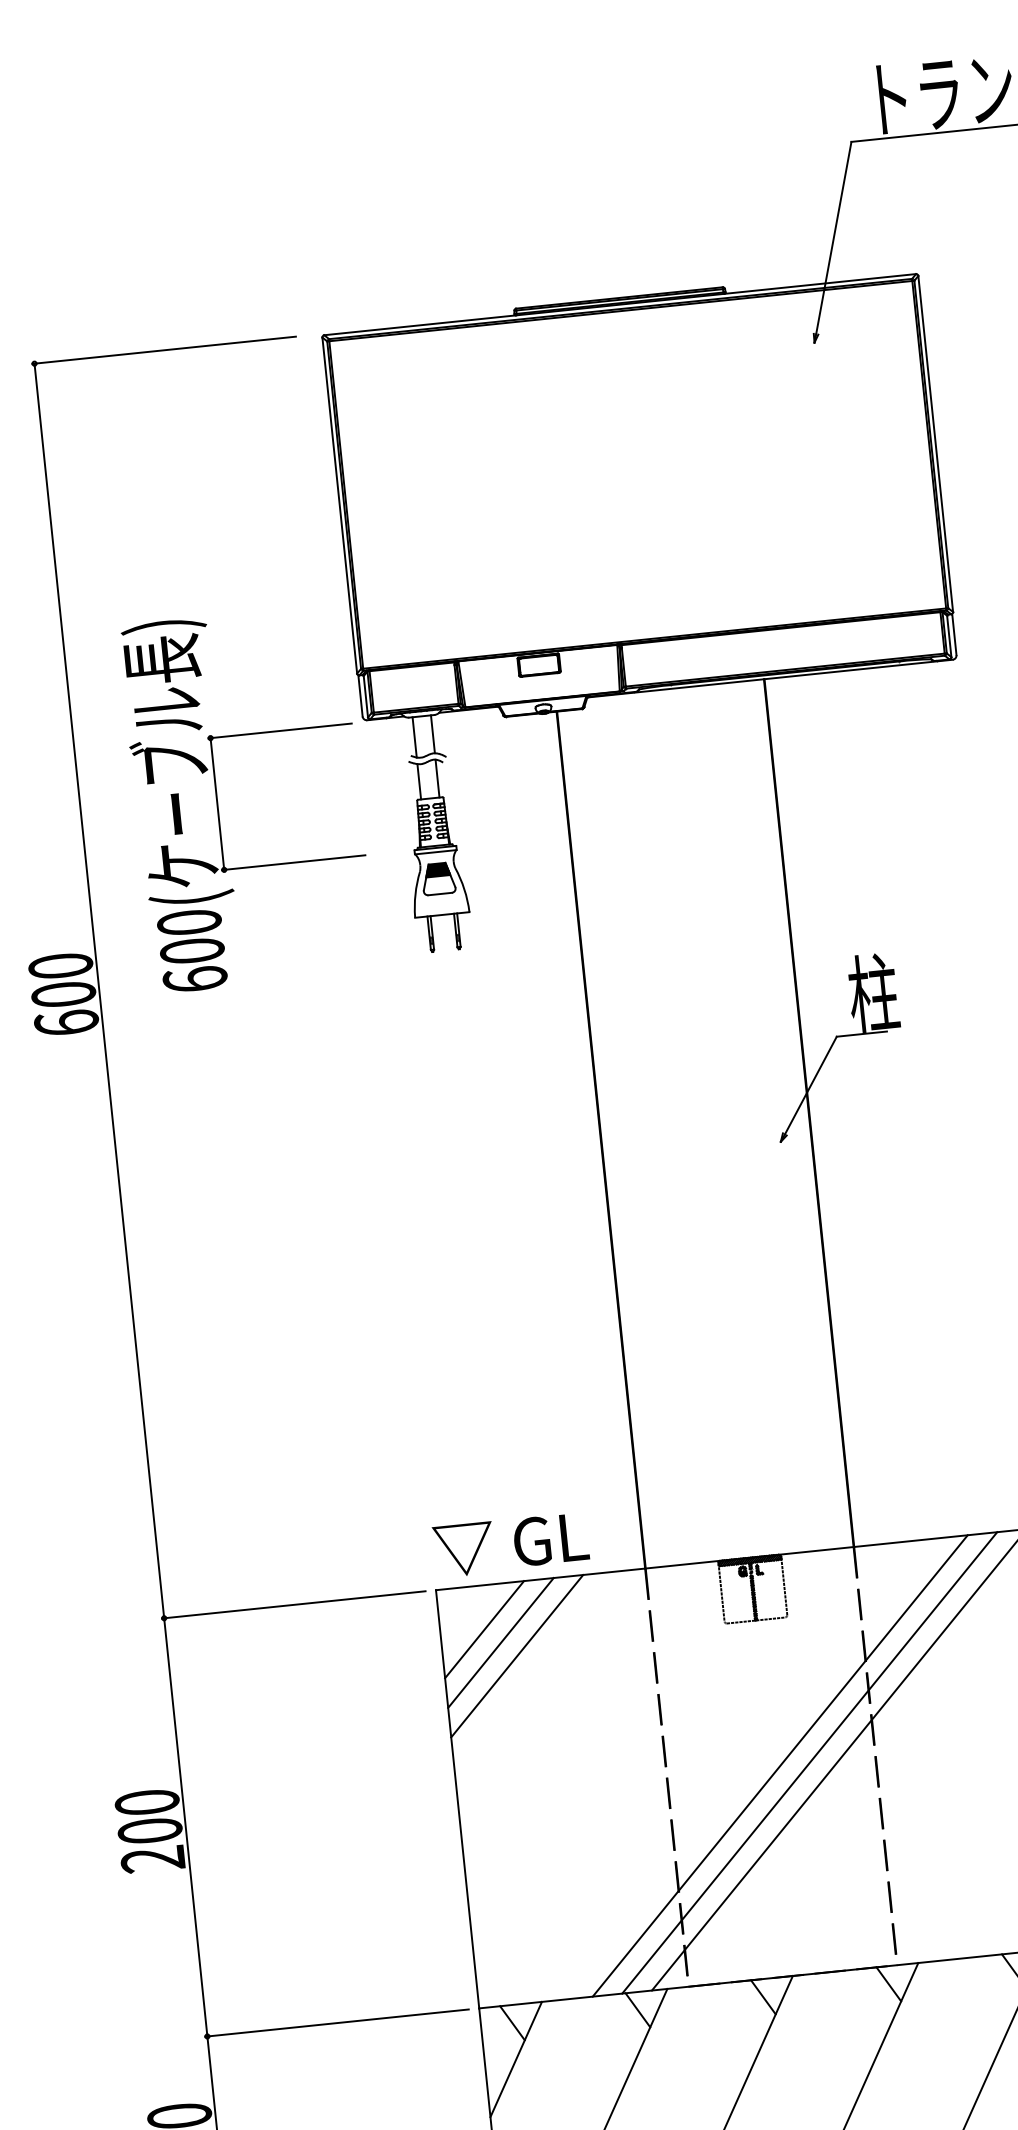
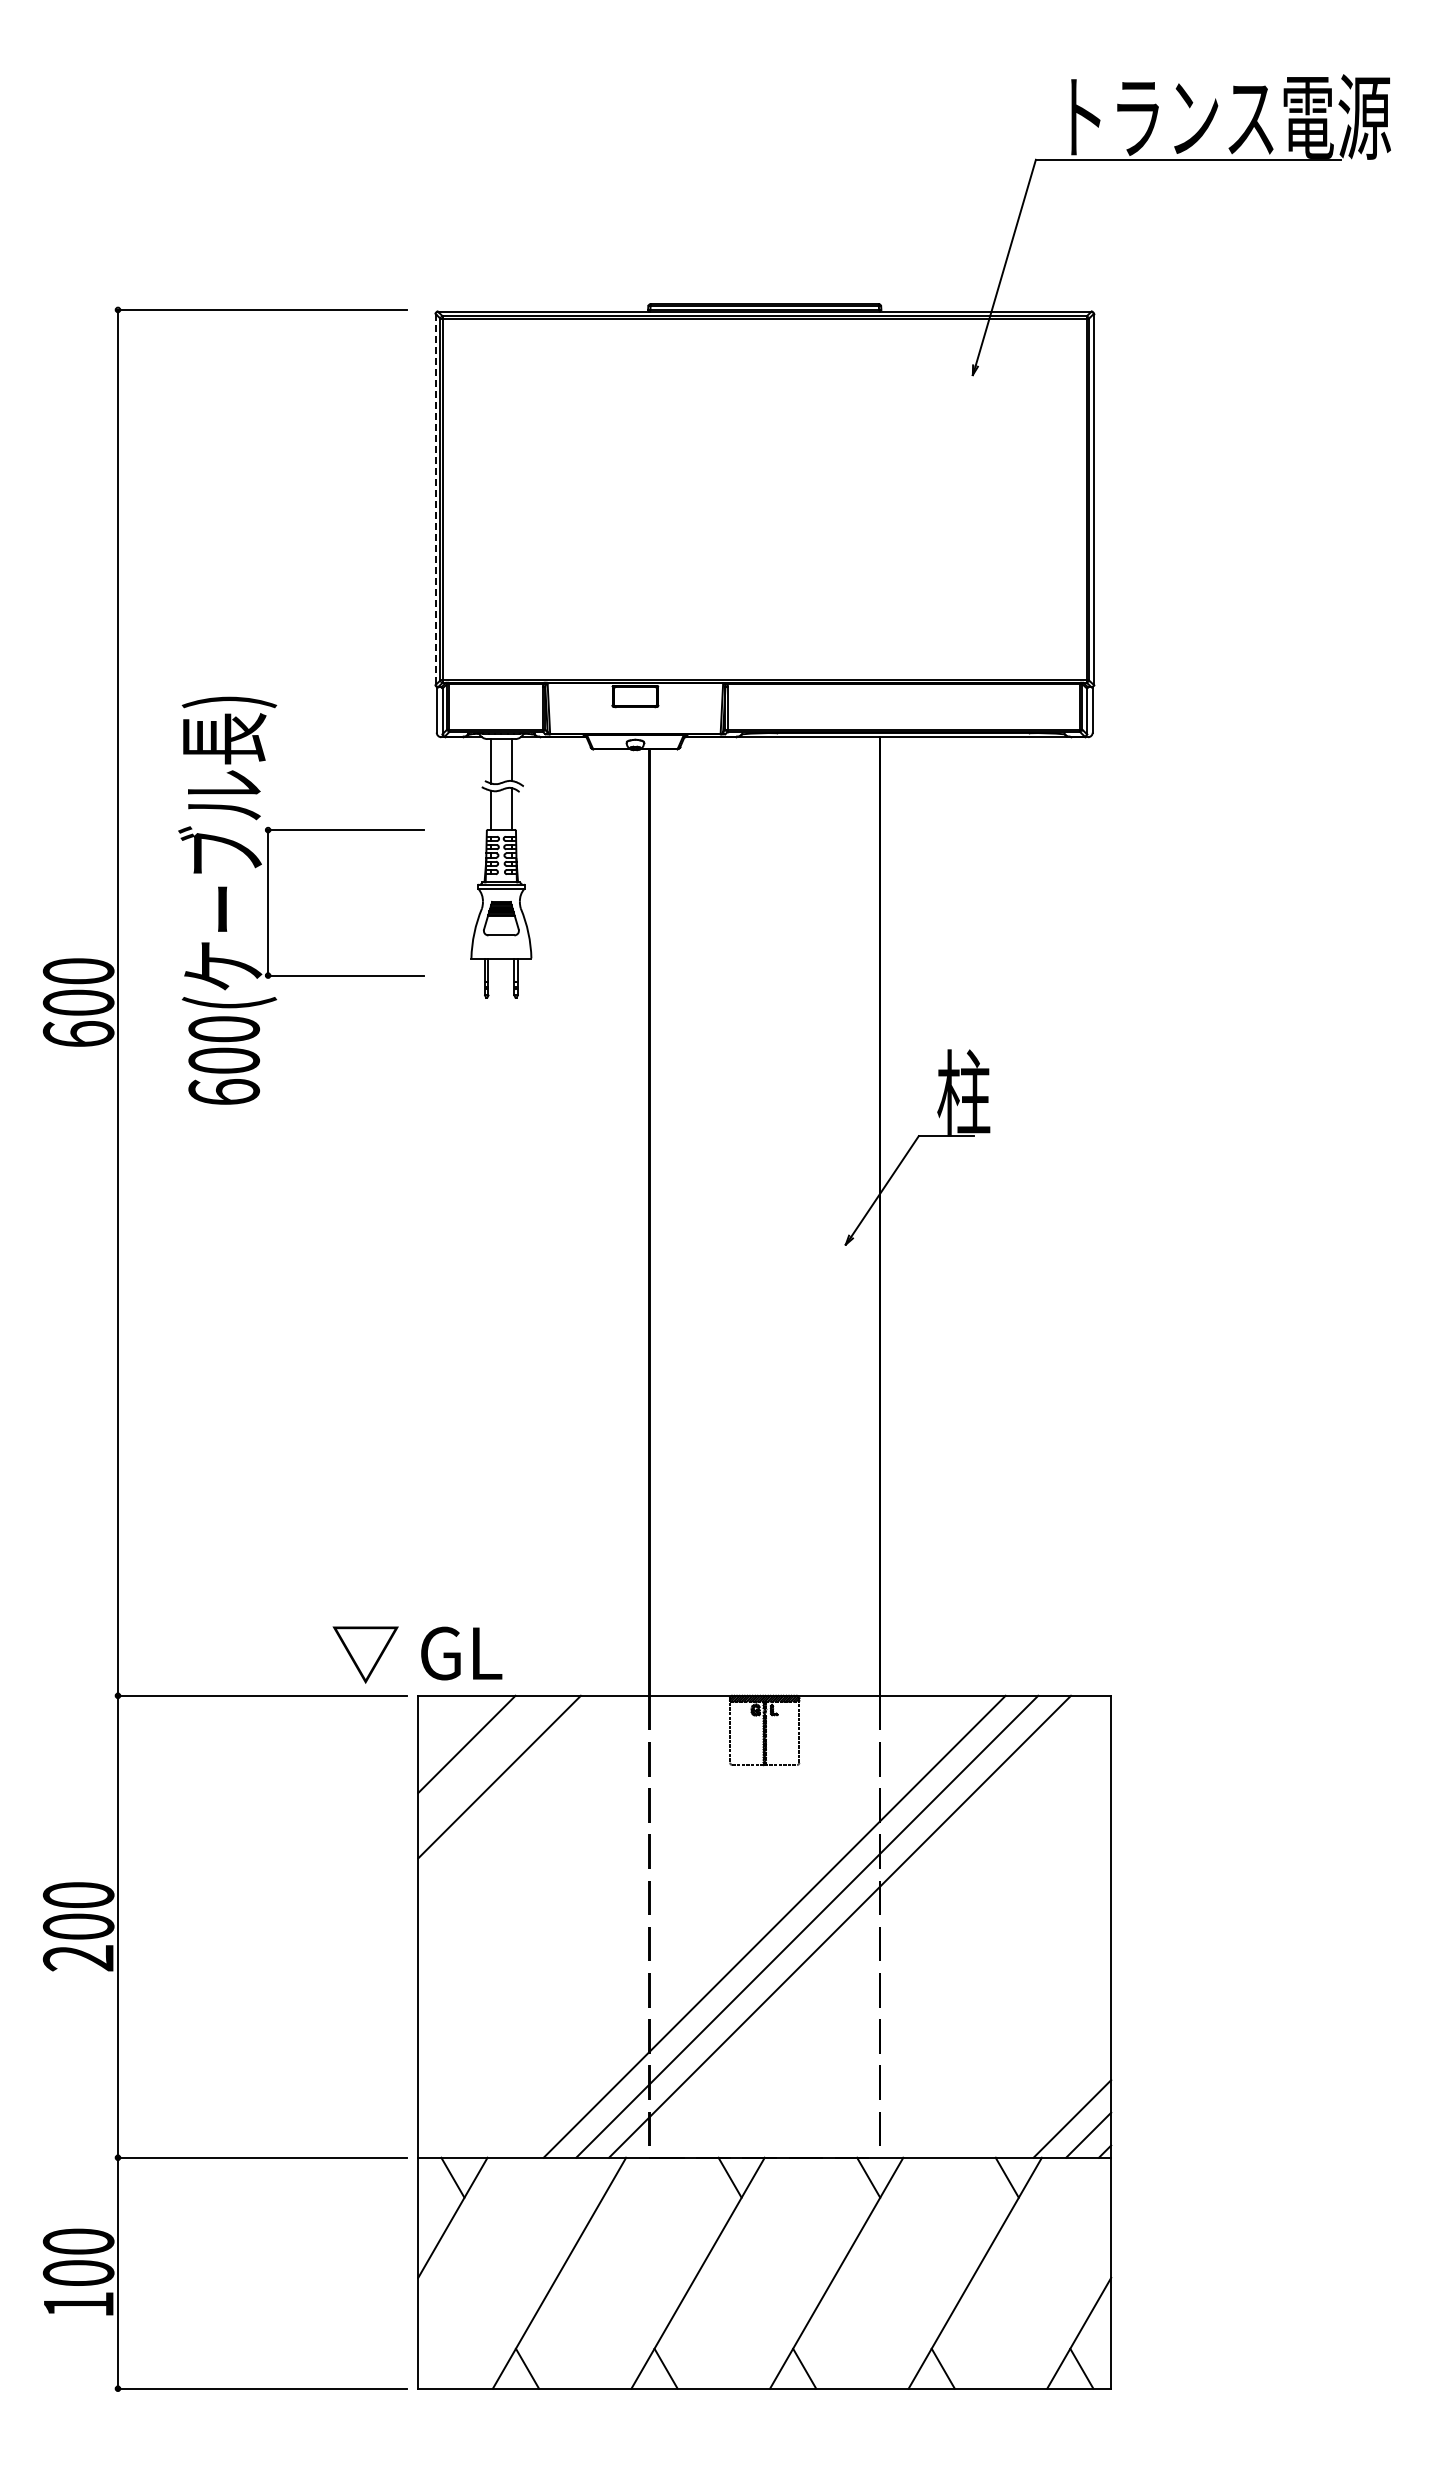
line: (339, 505) -> (435, 499), solid -> dashed
part: (217, 801) -> (268, 900), moved
text: (511, 1544) -> (417, 1654), moved
line: (501, 1642) -> (483, 1760), removed
line: (637, 2010) -> (591, 2177), removed

